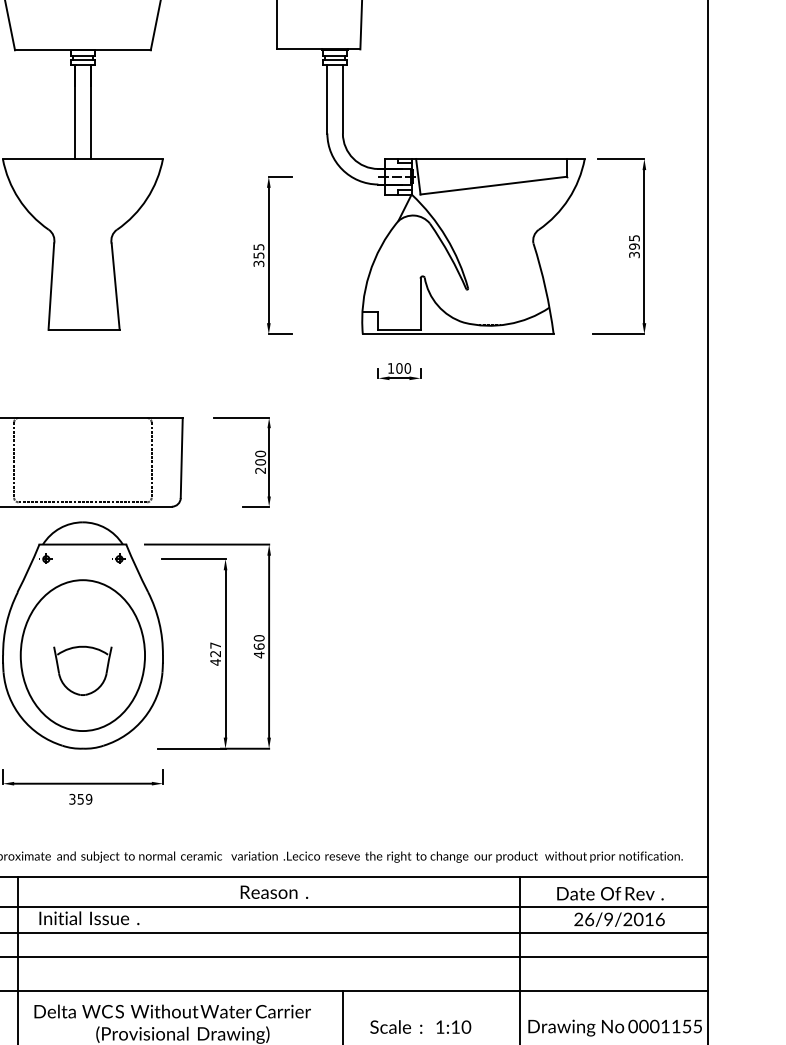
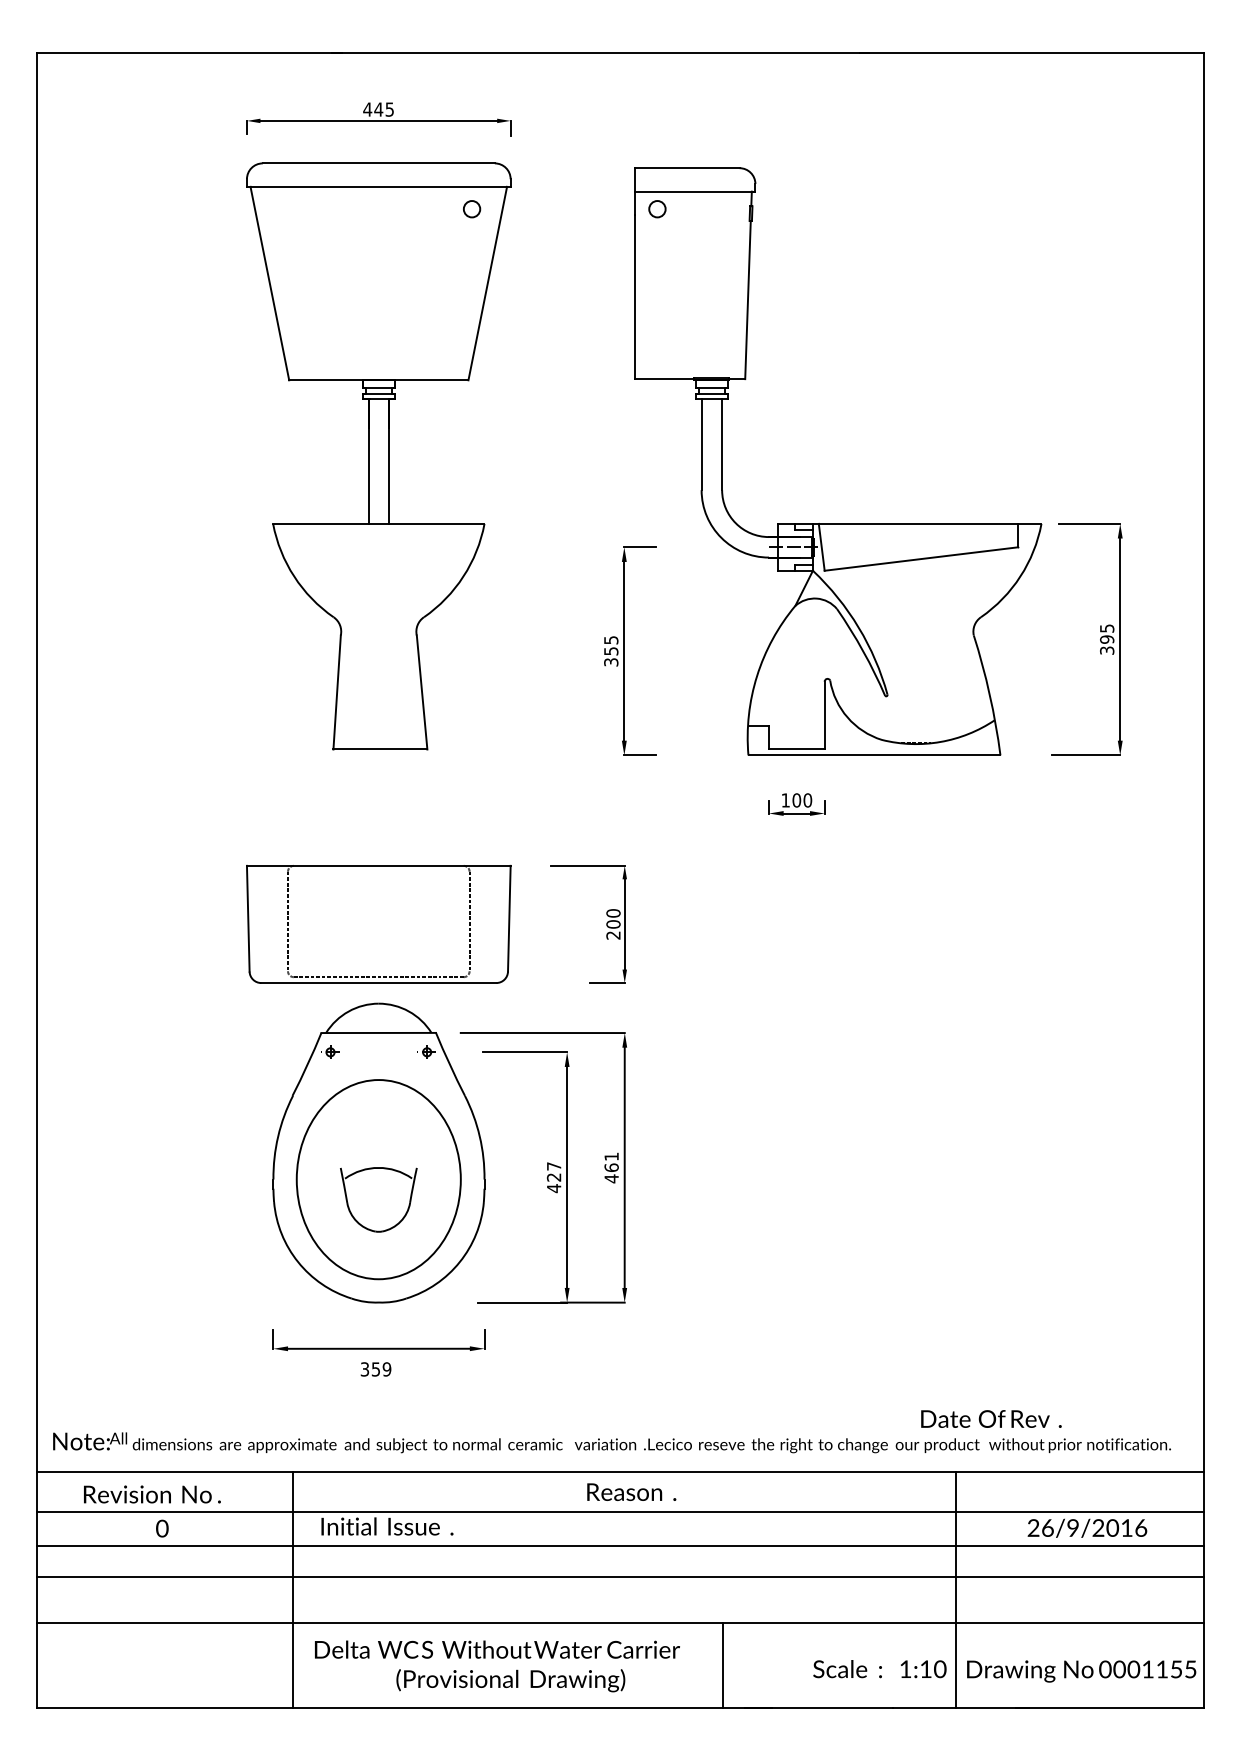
text: (259, 638) -> (611, 1156), 460 -> 461
text: (610, 893) -> (991, 1418), moved
text: (420, 1027) -> (879, 1669), moved

